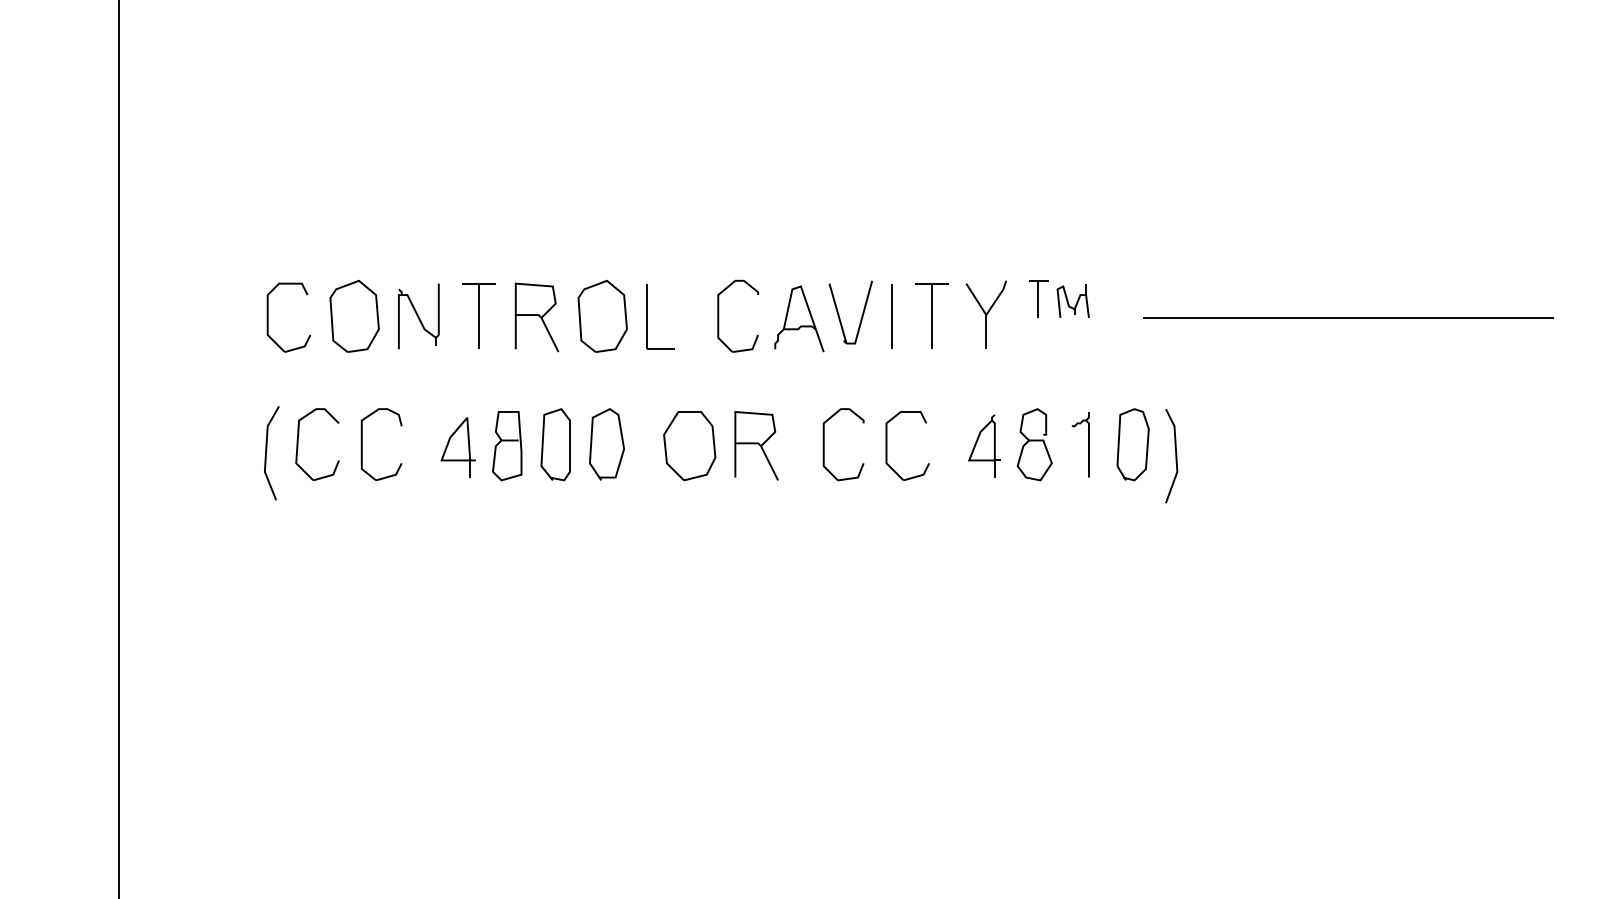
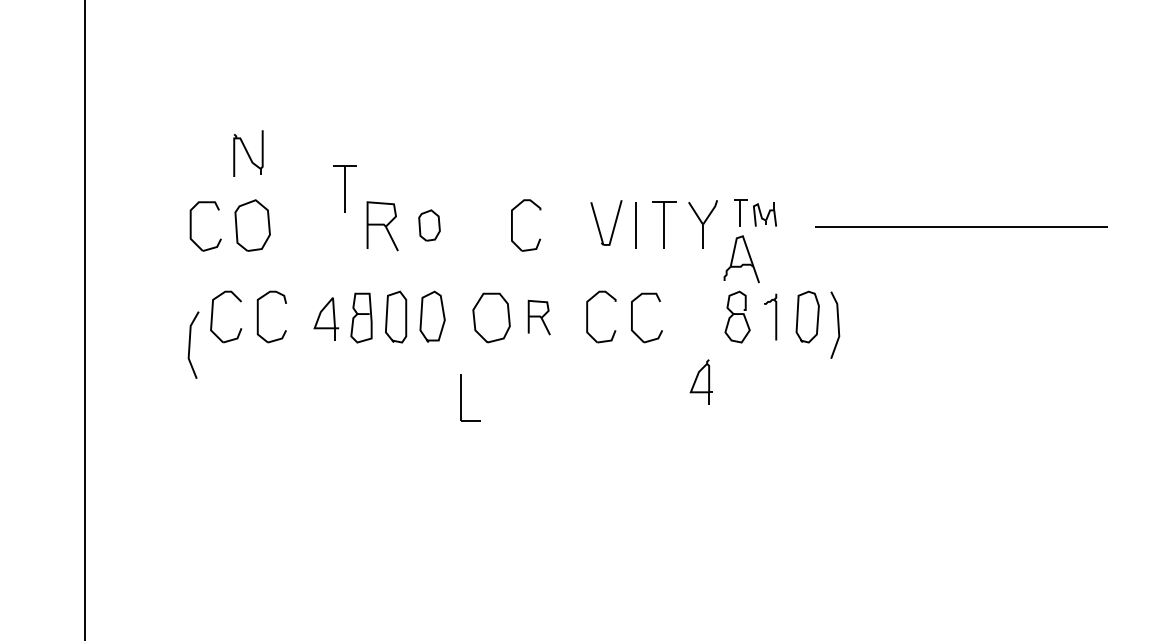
part: (477, 314) -> (344, 188), moved
part: (418, 316) -> (248, 153), moved
part: (602, 316) -> (429, 225), size x0.6
part: (647, 316) -> (461, 397), moved
part: (798, 319) -> (741, 259), moved
part: (756, 445) -> (539, 317), size x0.7
part: (982, 445) -> (700, 381), moved
line: (267, 452) -> (190, 344), moved

